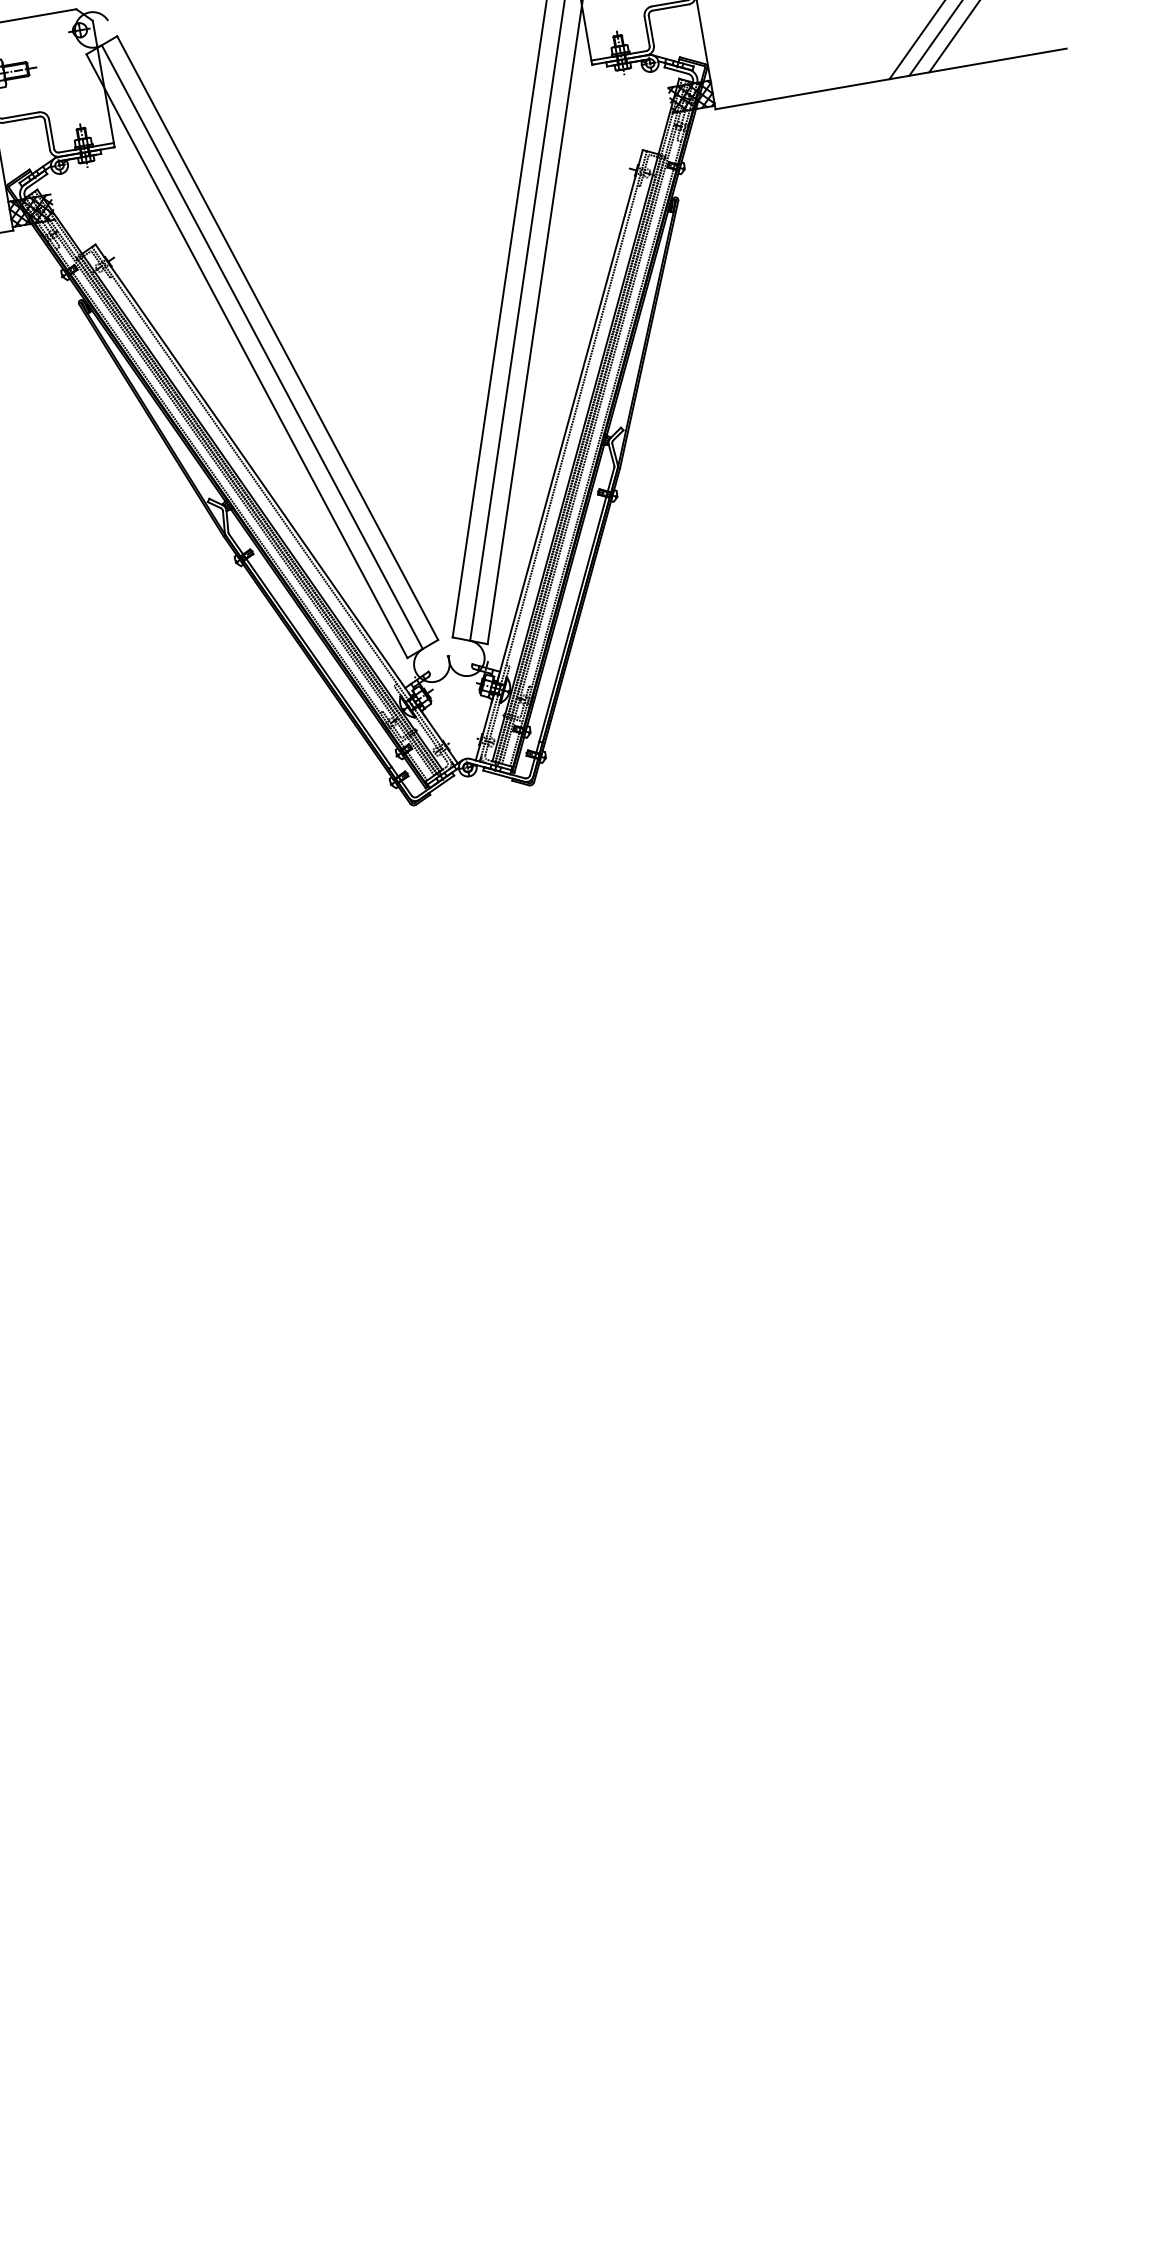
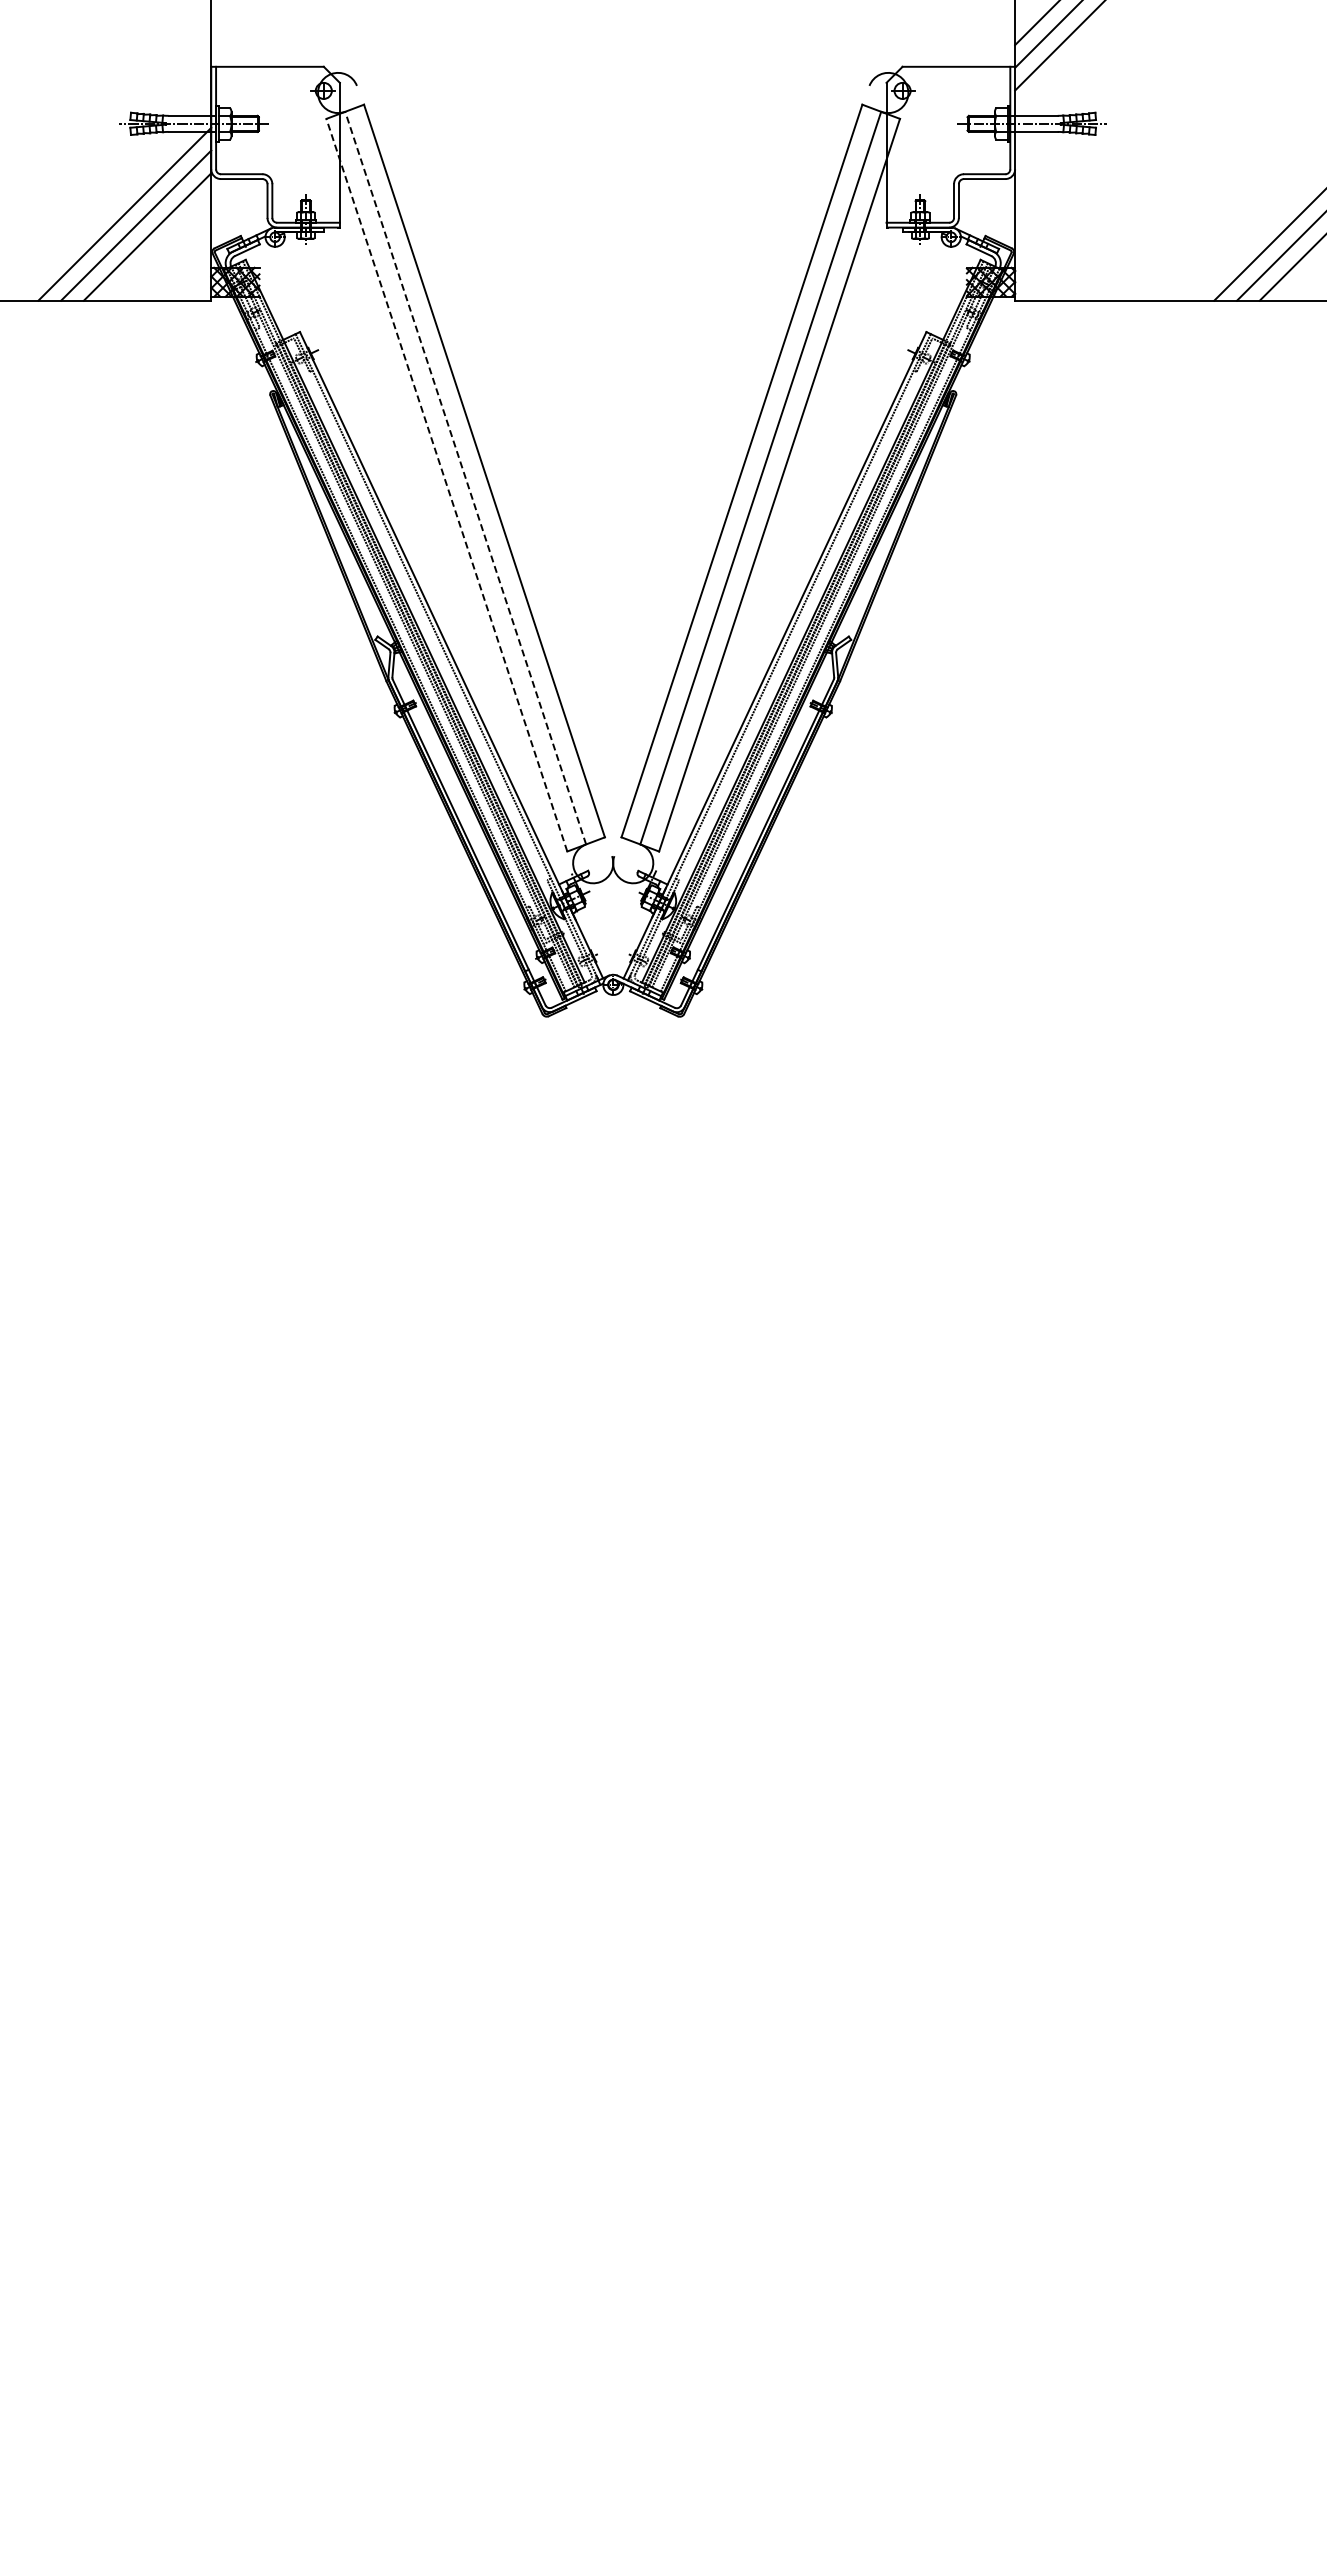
line: (262, 347) -> (465, 478), solid -> dashed
line: (246, 356) -> (446, 485), solid -> dashed

